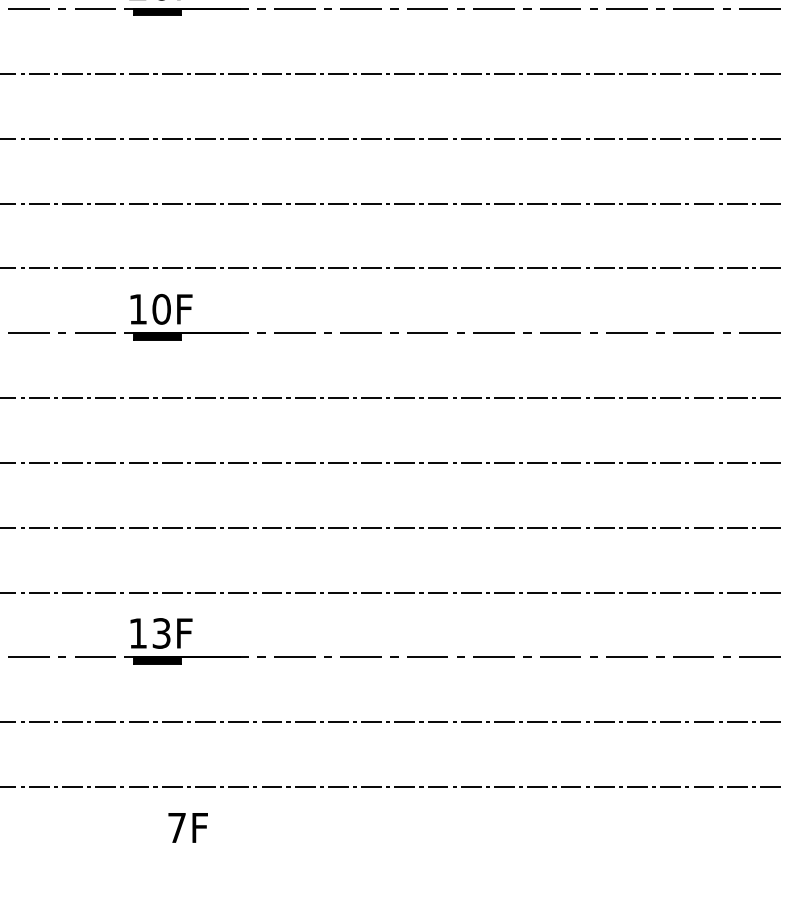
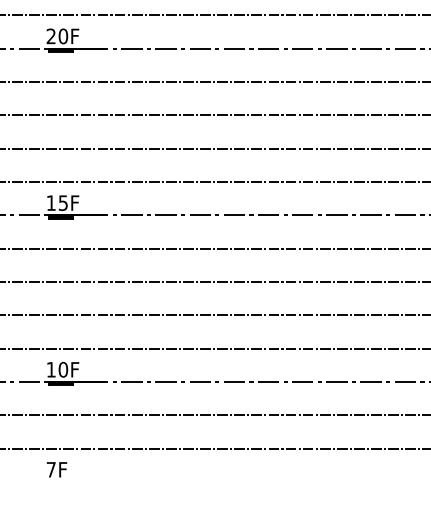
text: (161, 308) -> (63, 202), 10F -> 15F
text: (161, 632) -> (63, 369), 13F -> 10F
text: (187, 827) -> (56, 469), moved

